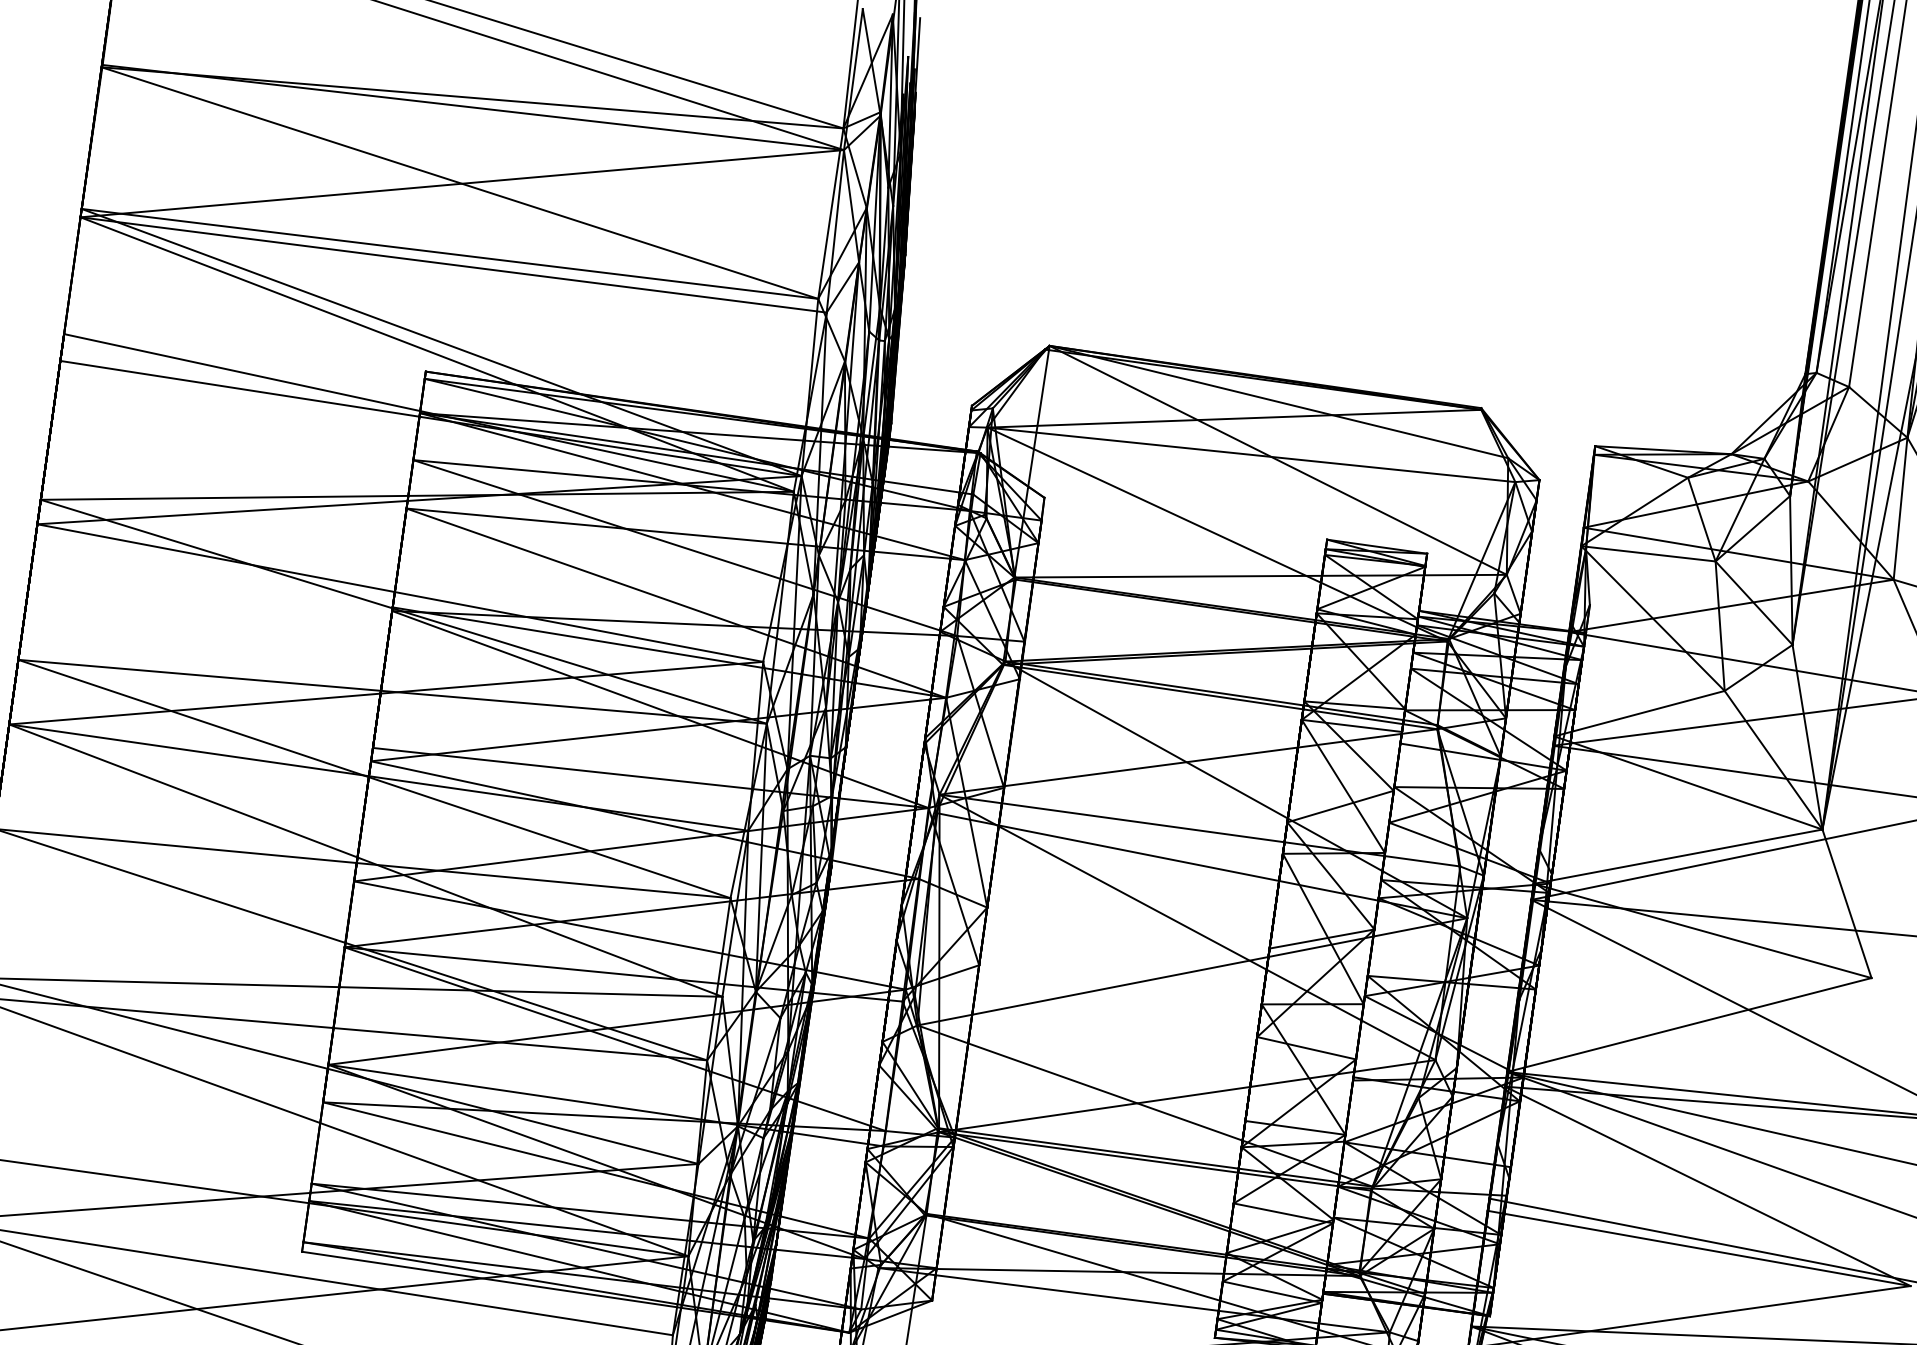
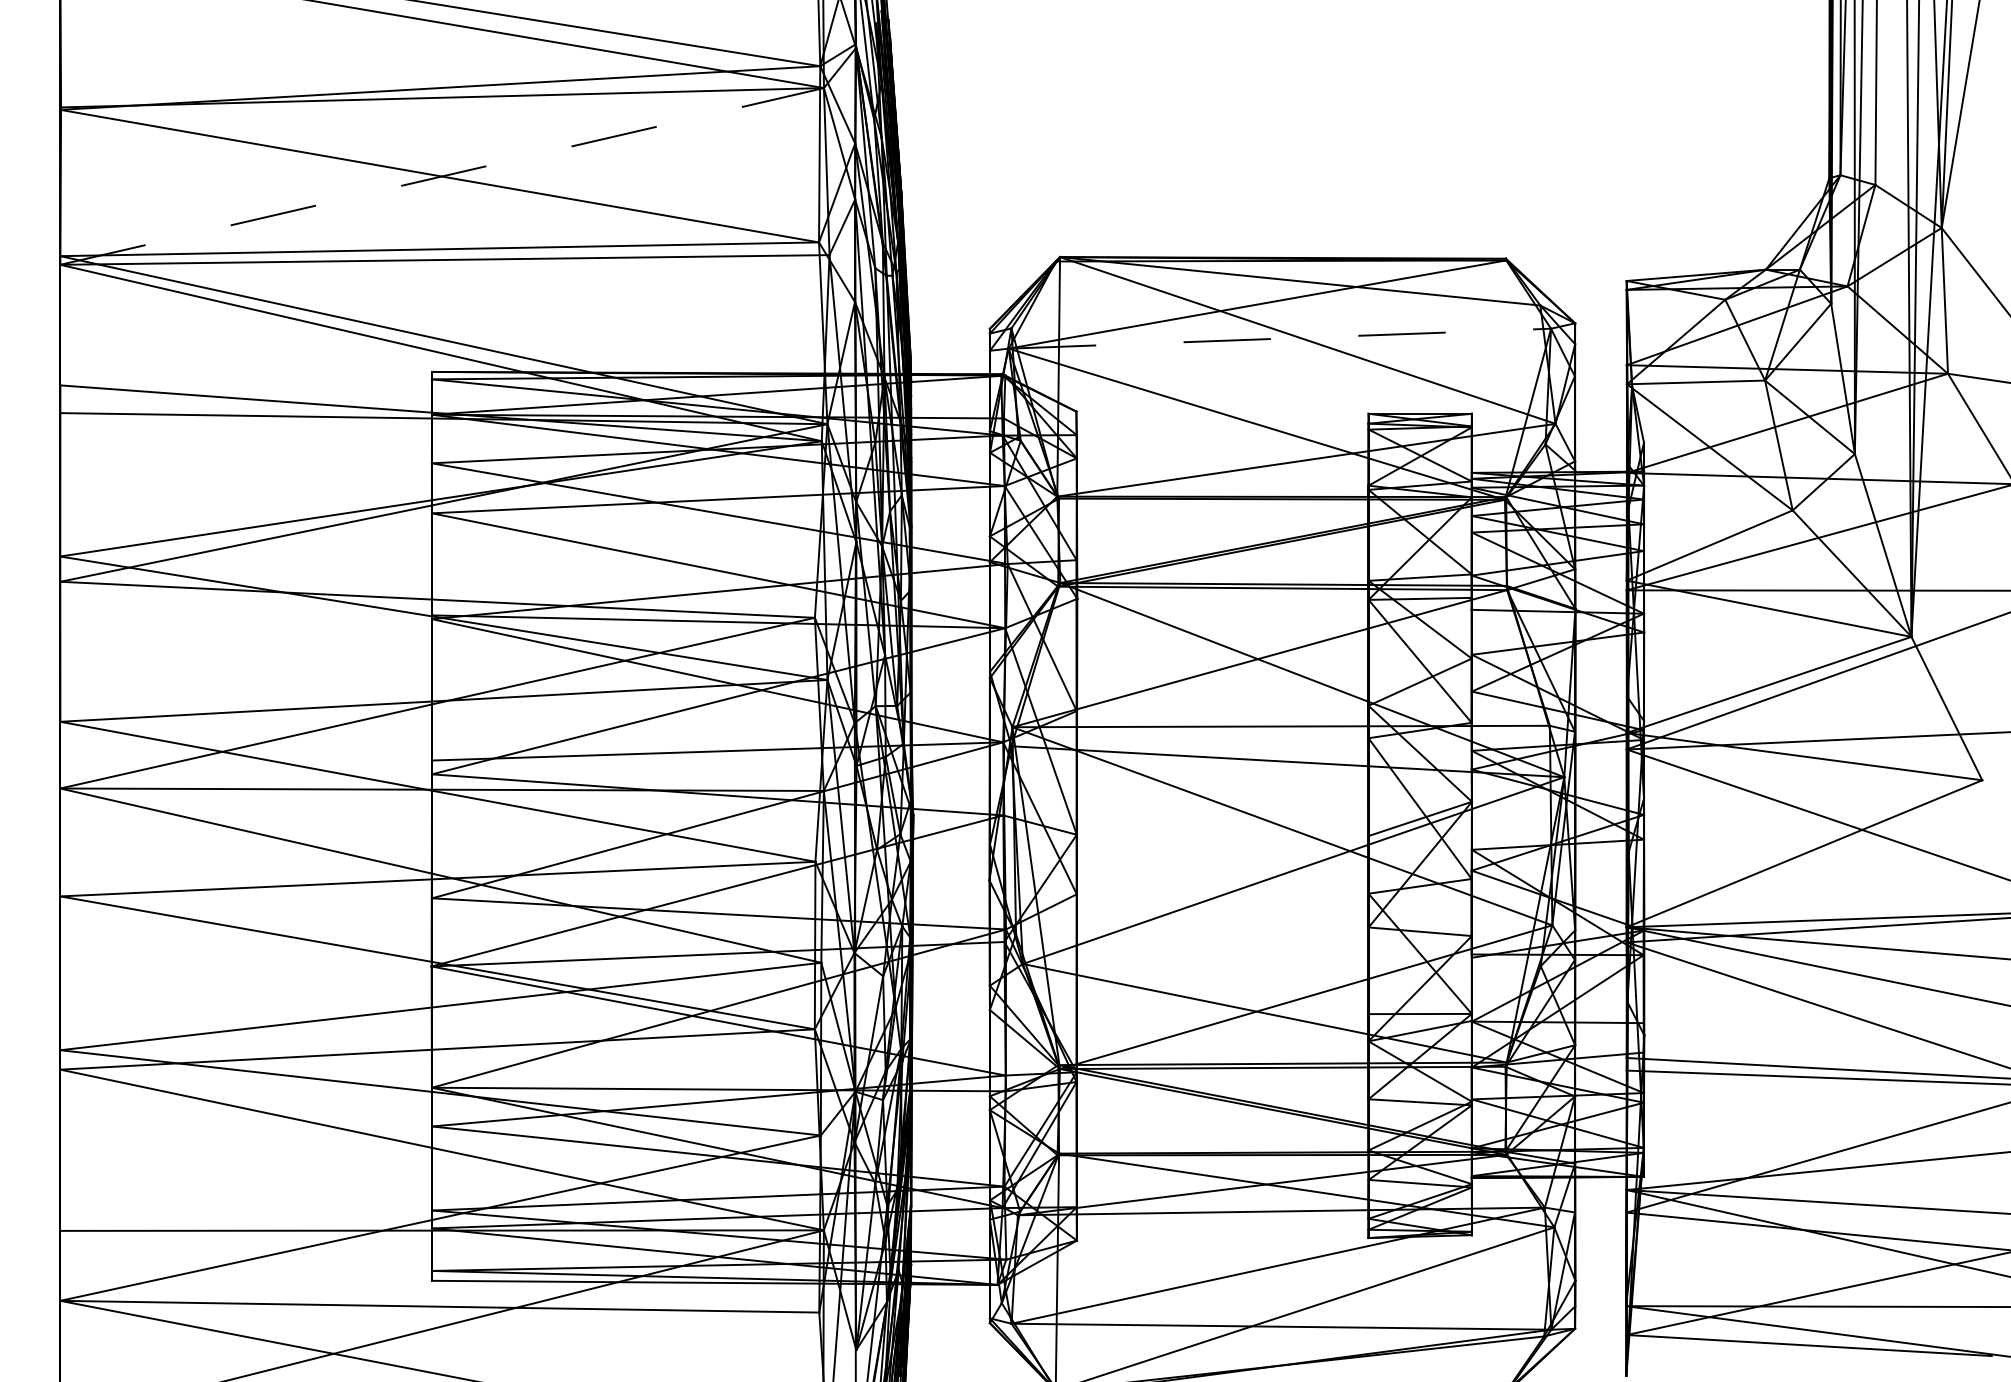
line: (462, 183) -> (442, 176), solid -> dashed
line: (1252, 454) -> (1280, 338), solid -> dashed

